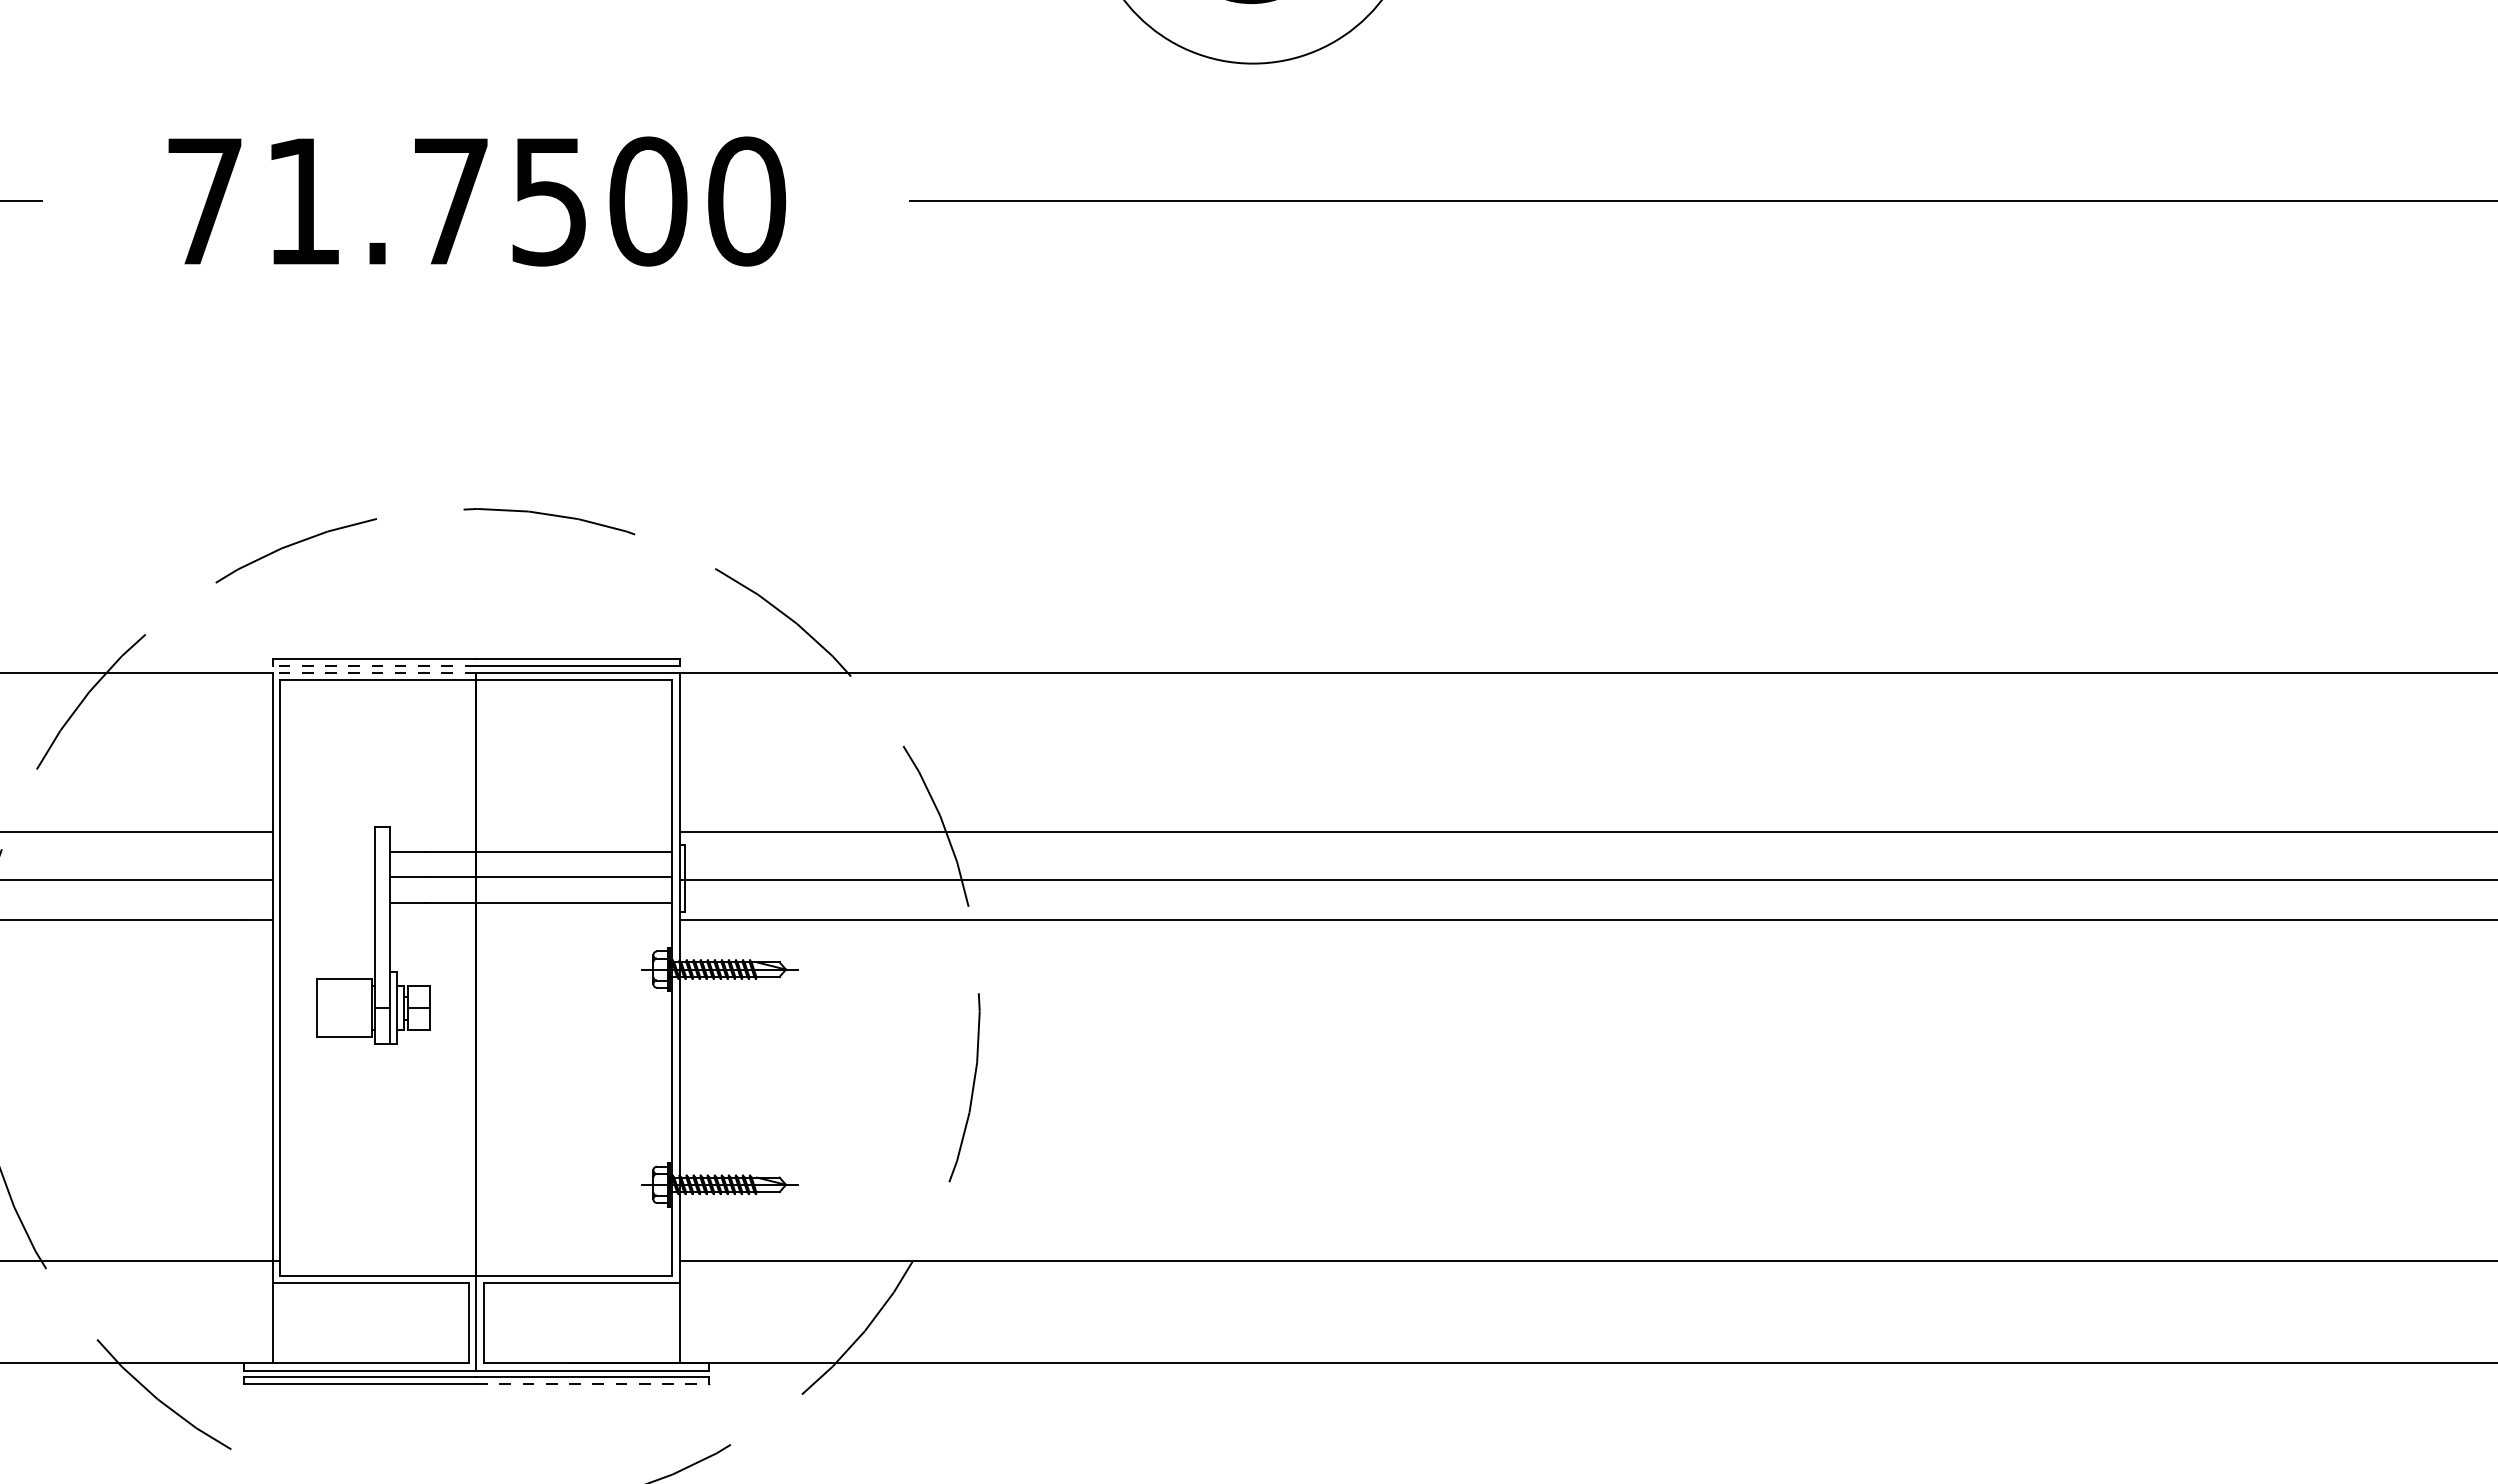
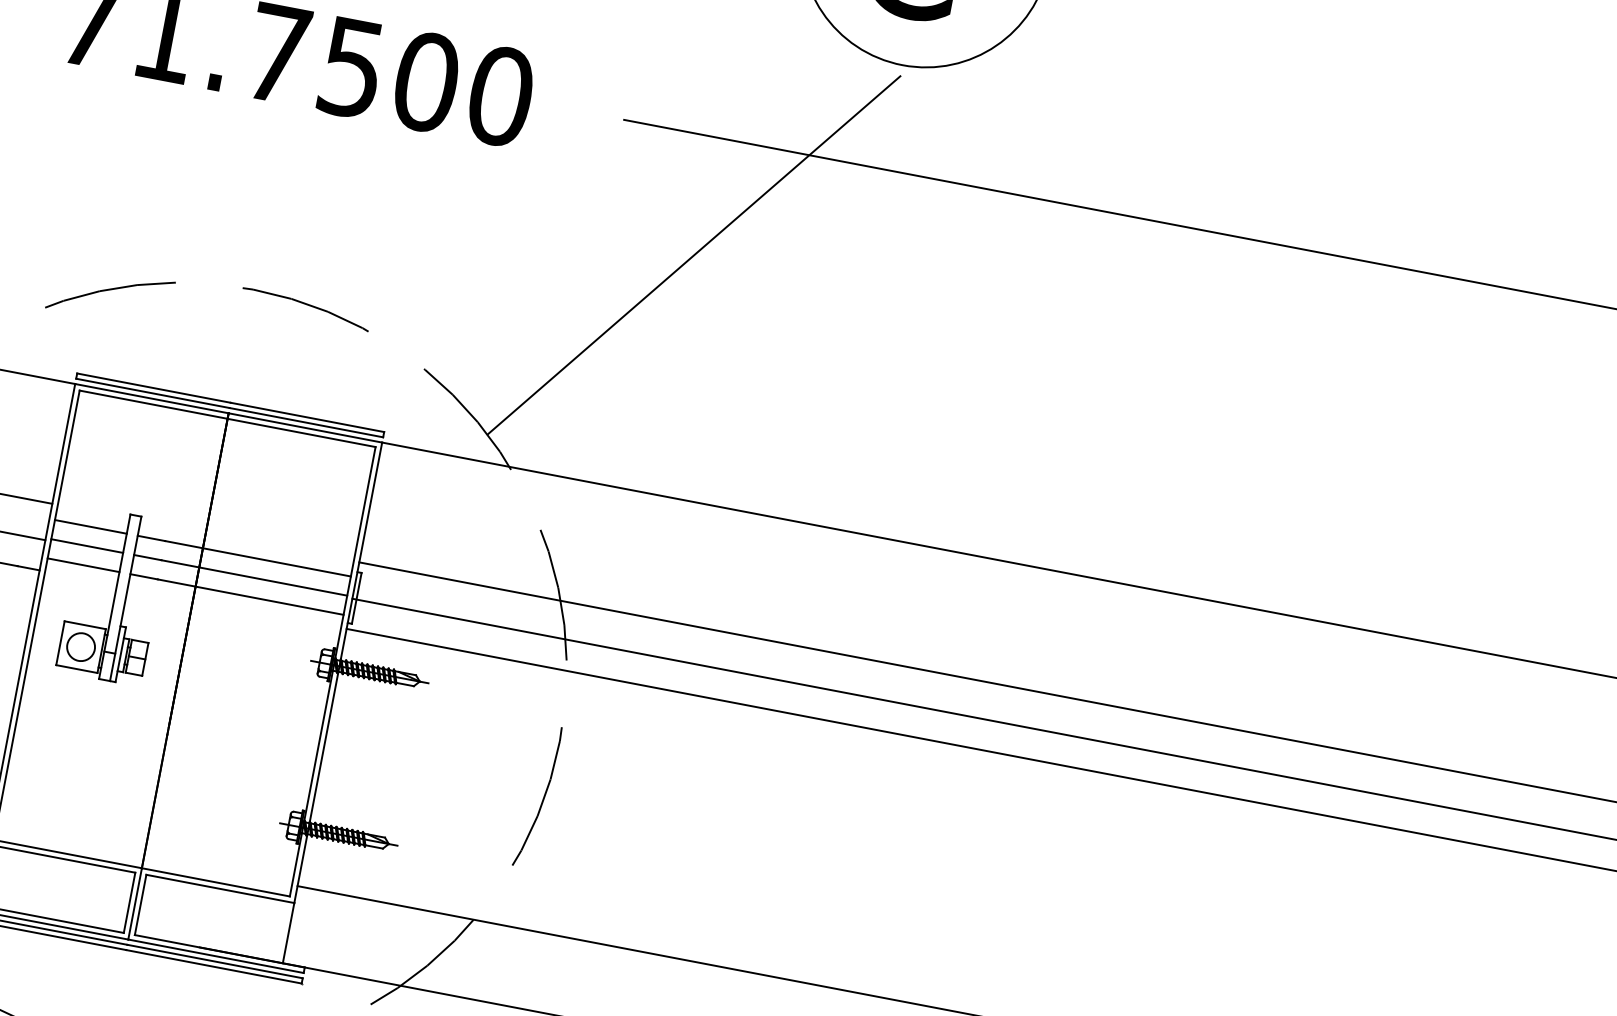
line: (1032, 357) -> (693, 255), added
line: (374, 666) -> (152, 393), dashed -> solid
line: (374, 673) -> (151, 398), dashed -> solid
line: (327, 851) -> (90, 526), added
line: (327, 877) -> (87, 546), added
line: (327, 902) -> (83, 564), added
circle: (344, 1008) -> (81, 647), added
line: (592, 1384) -> (214, 966), dashed -> solid

